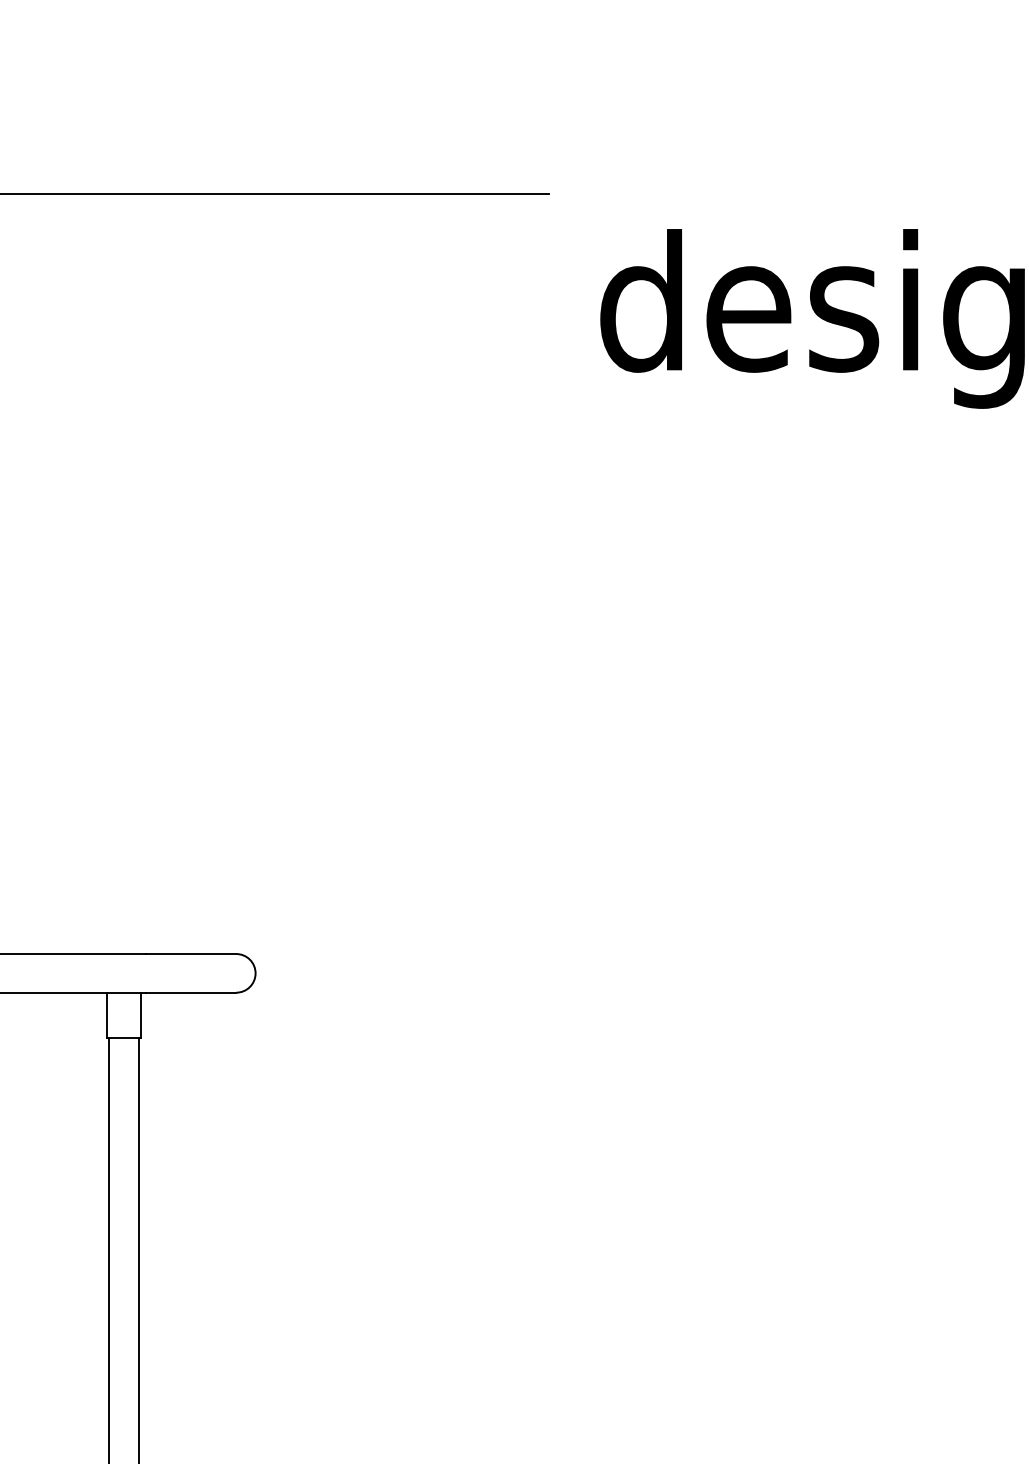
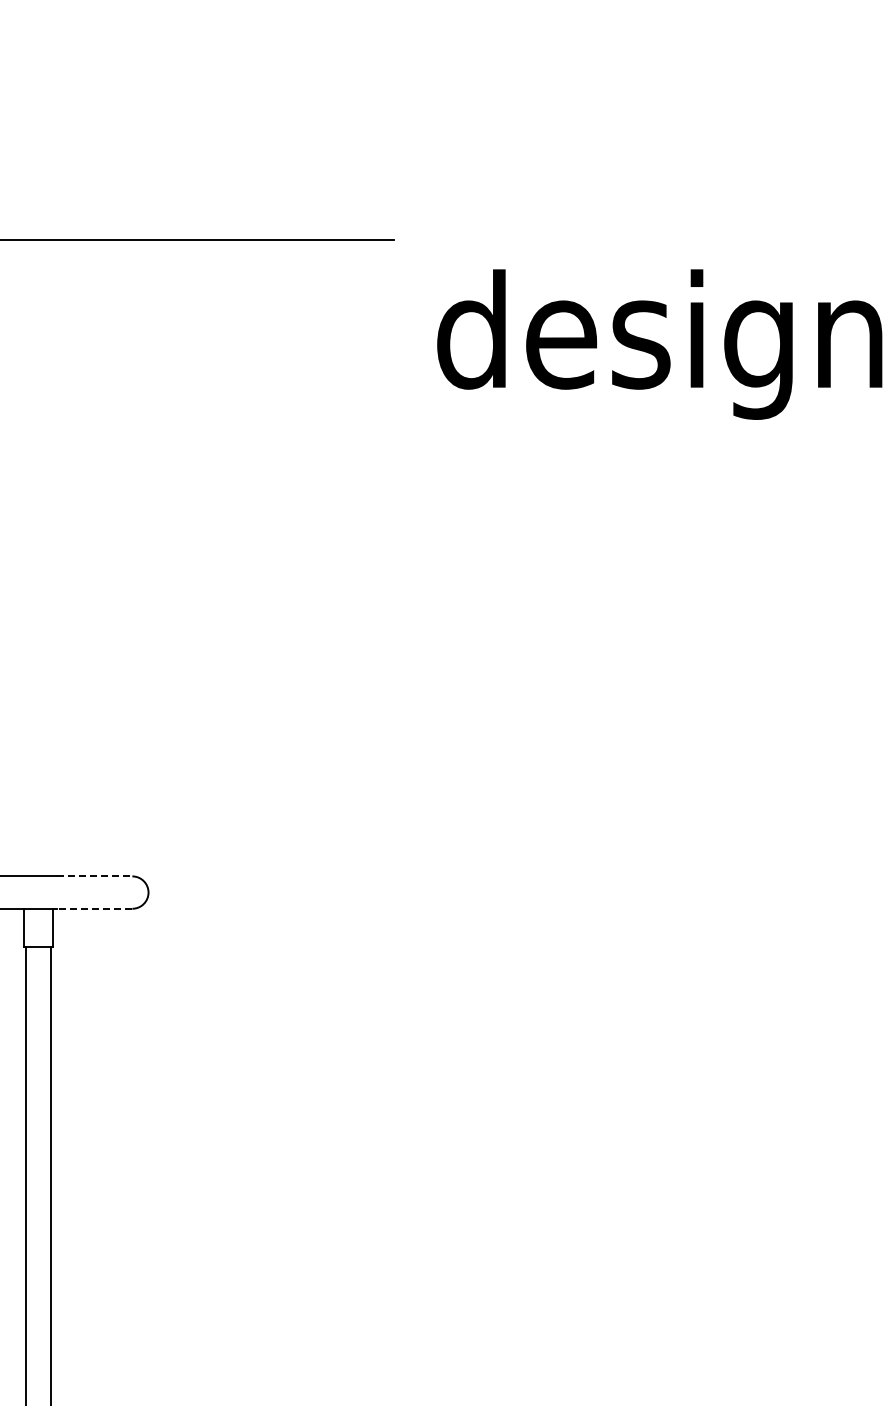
line: (191, 954) -> (94, 876), solid -> dashed
line: (191, 992) -> (94, 908), solid -> dashed

